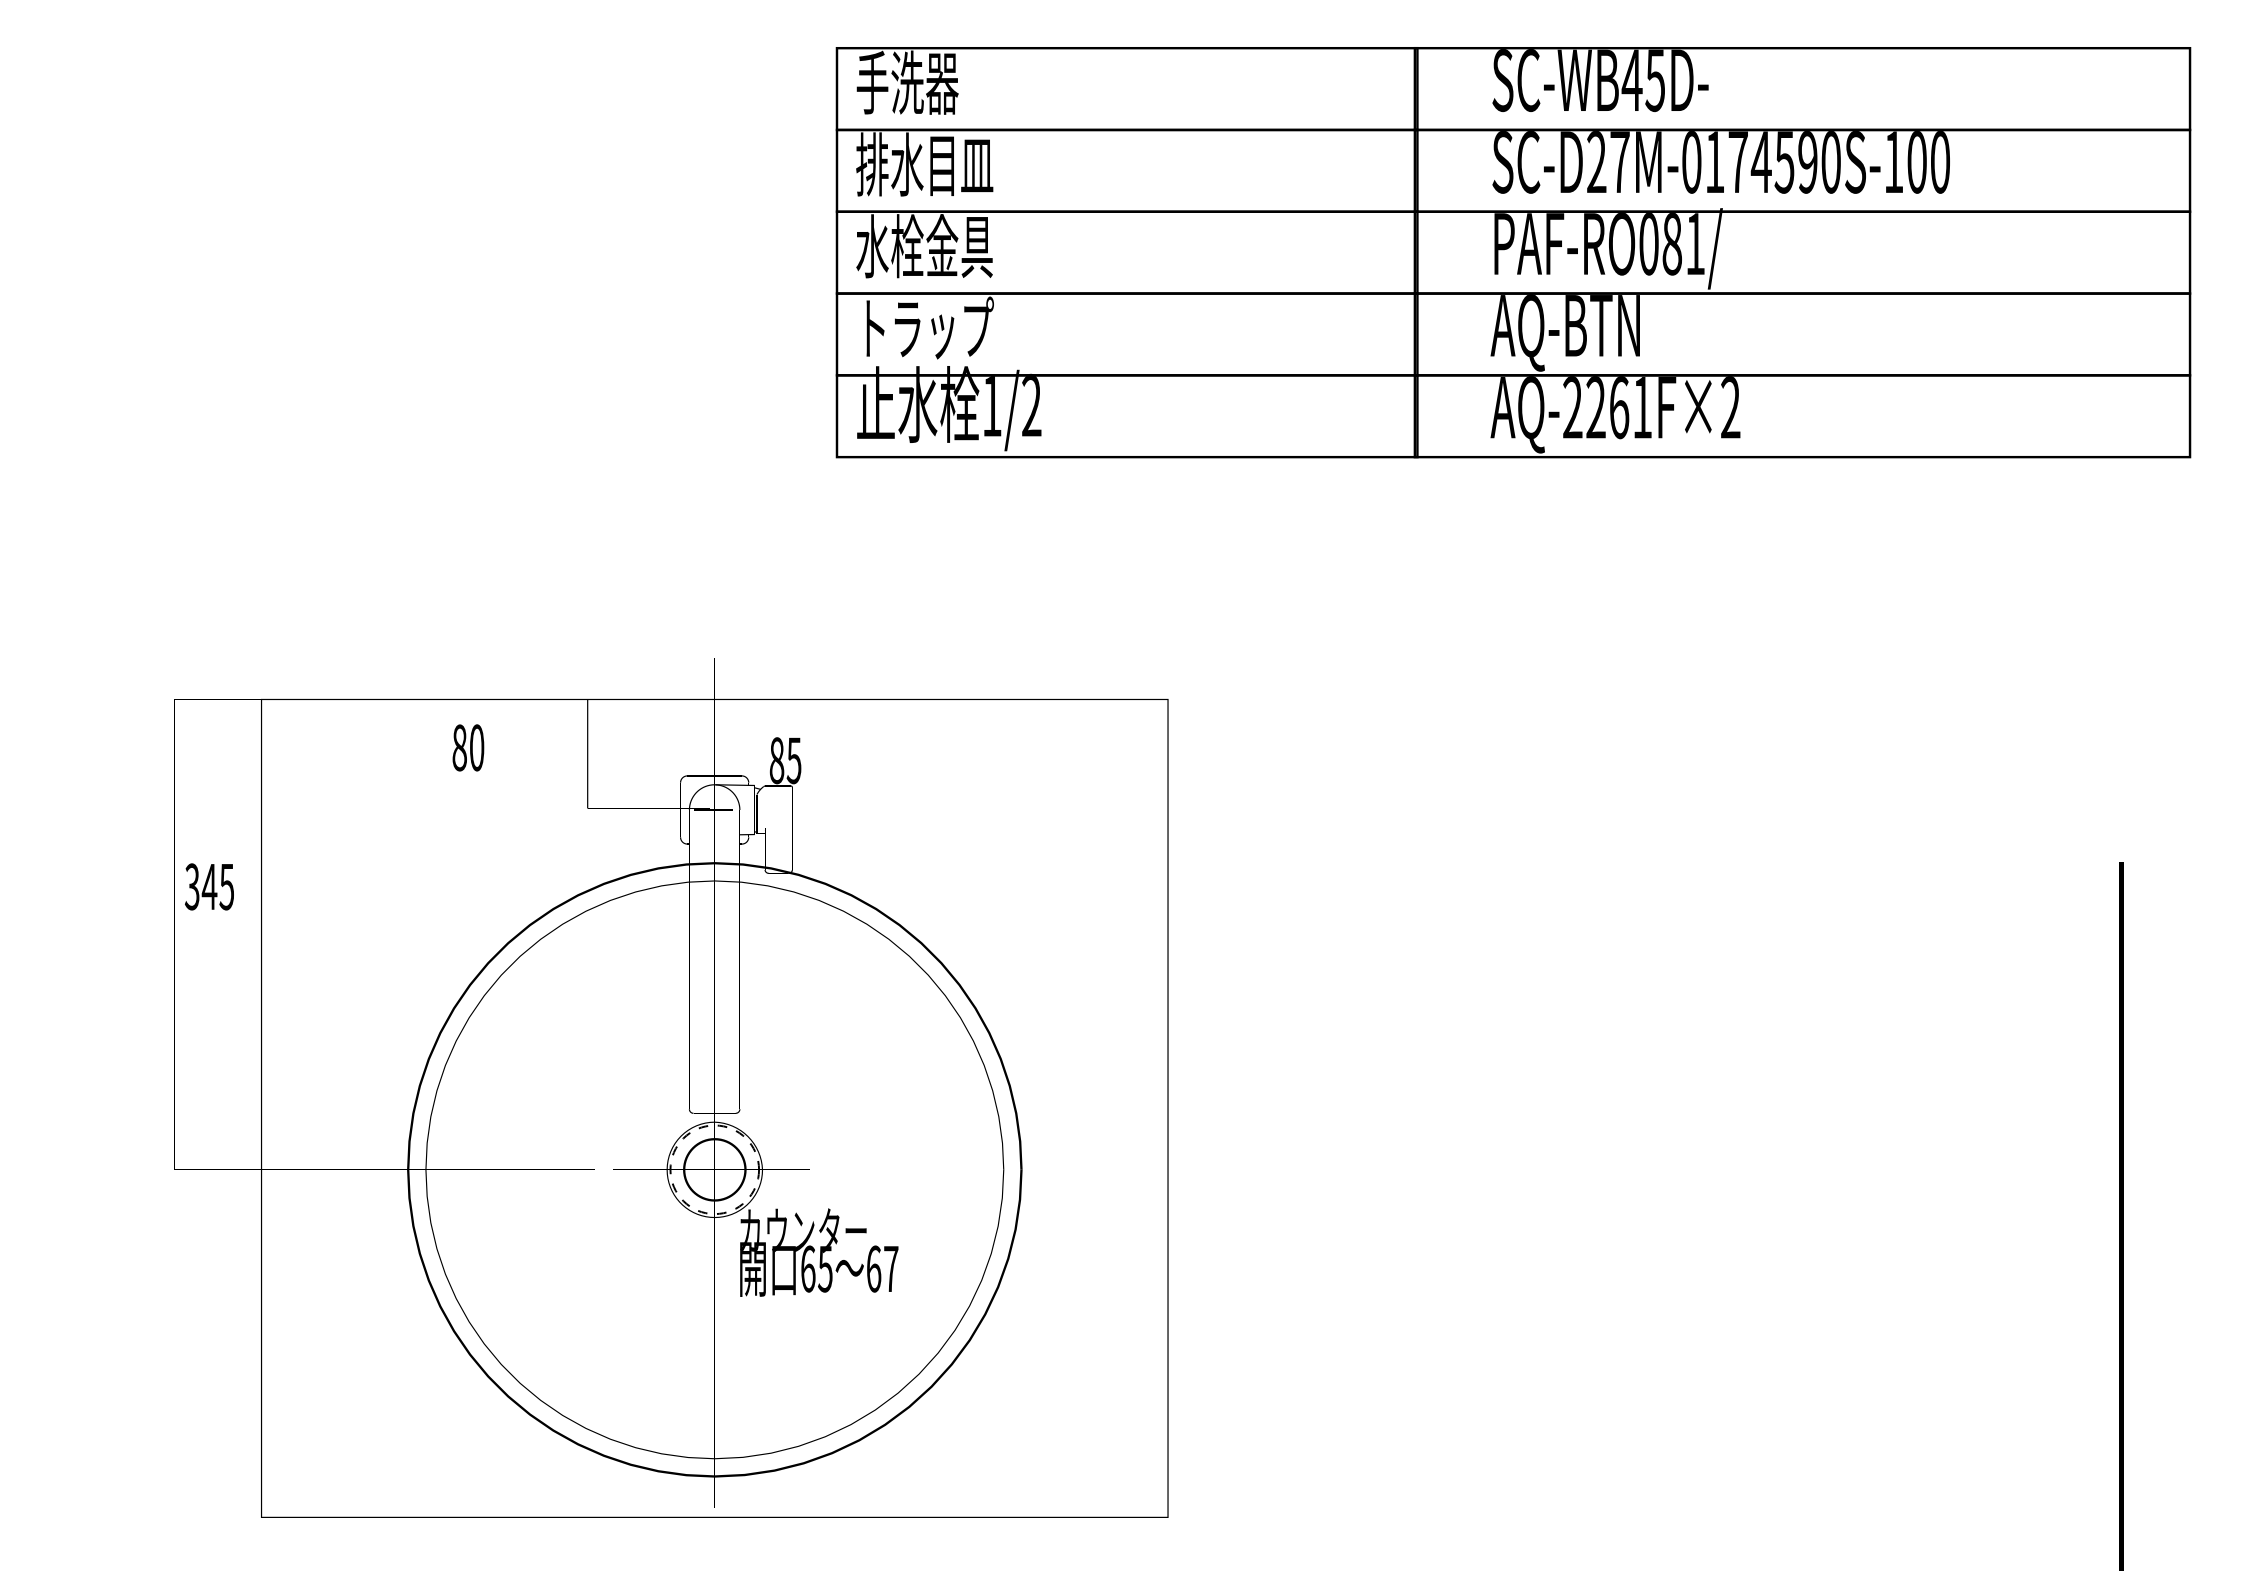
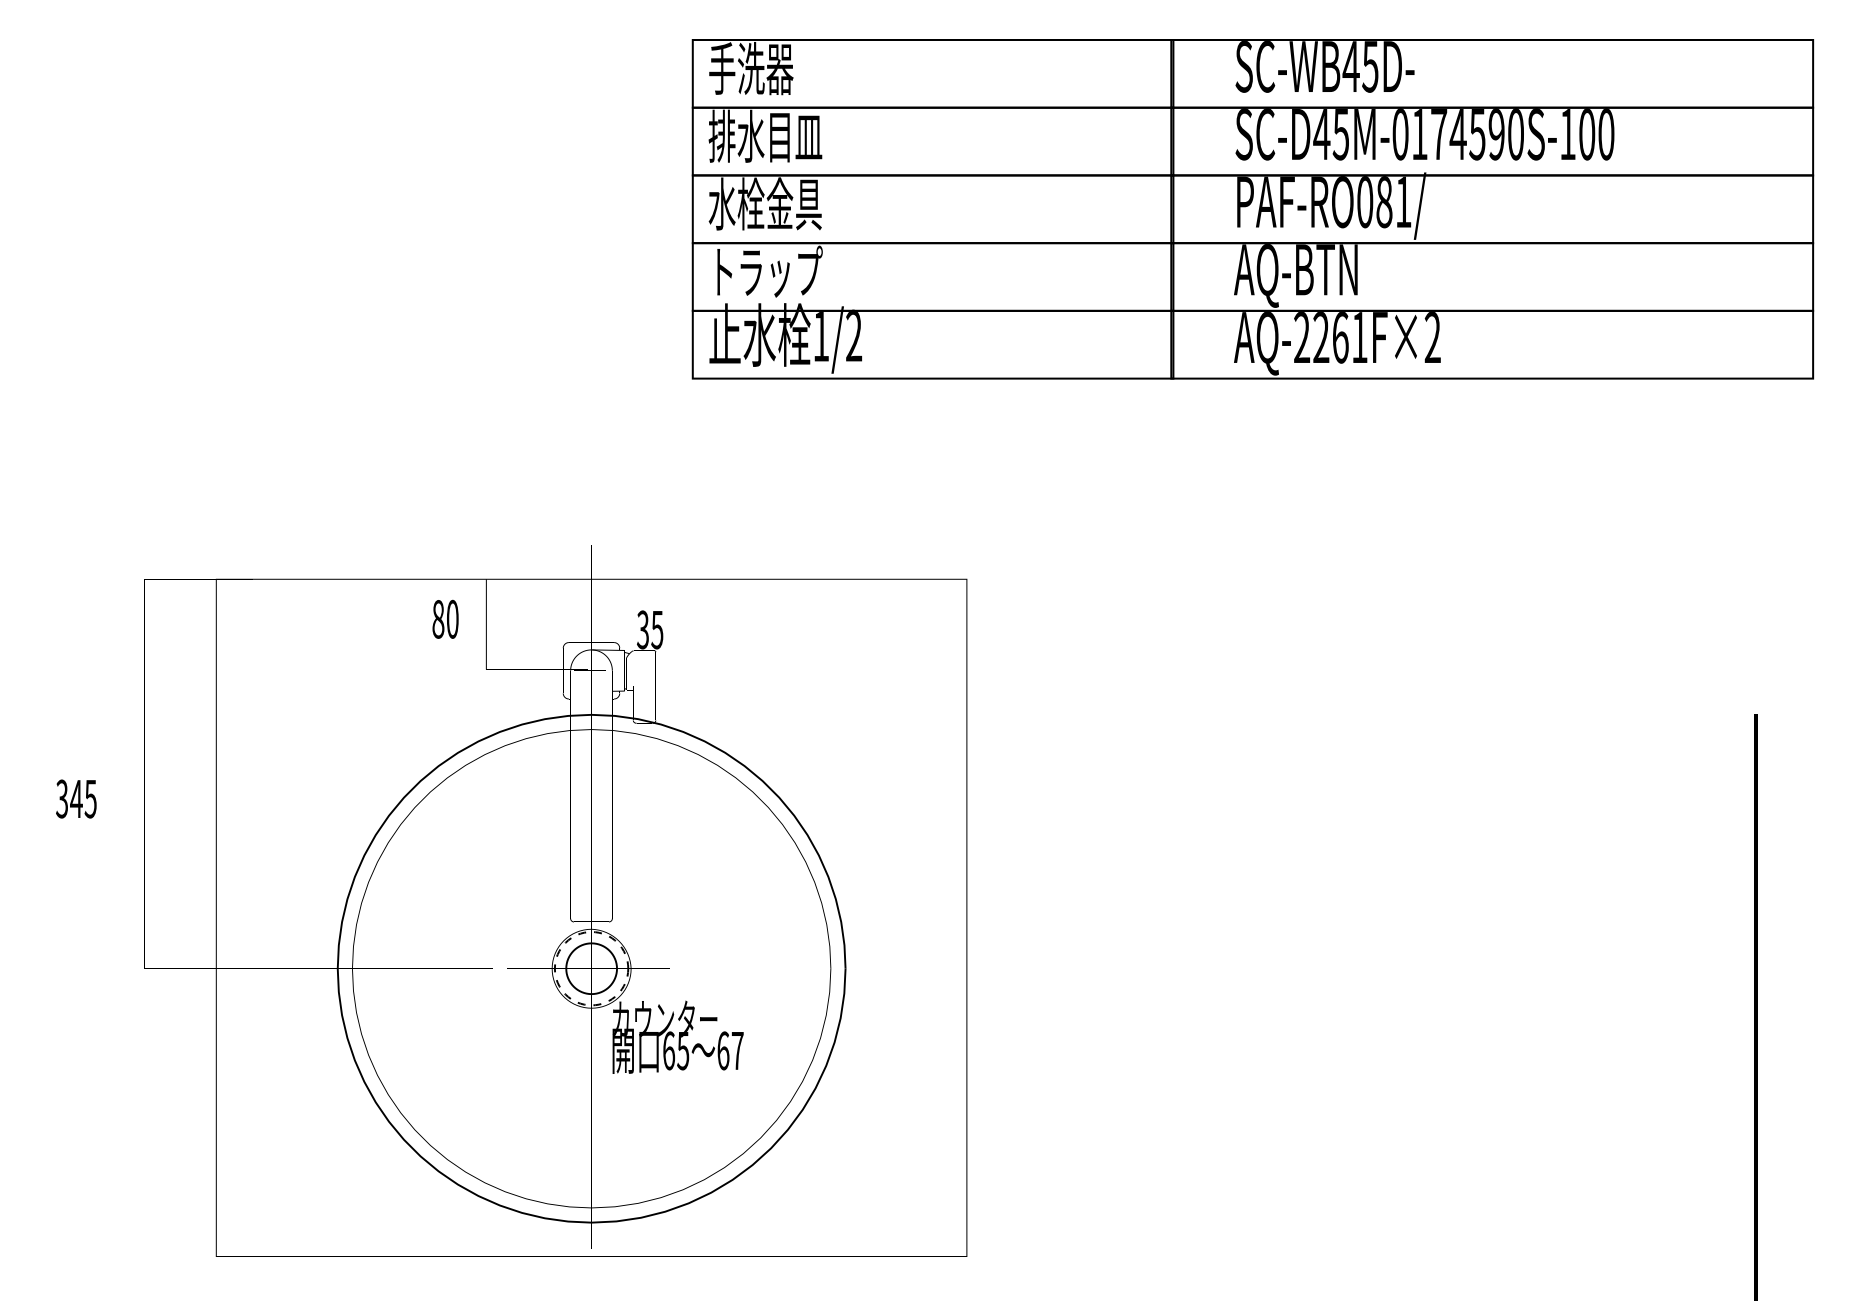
text: (1607, 162) -> (1330, 134), SC-D27M-0174590S-100 -> SC-D45M-0174590S-100
text: (468, 747) -> (445, 619), moved
text: (776, 760) -> (642, 629), 85 -> 35
text: (209, 886) -> (76, 798), moved

